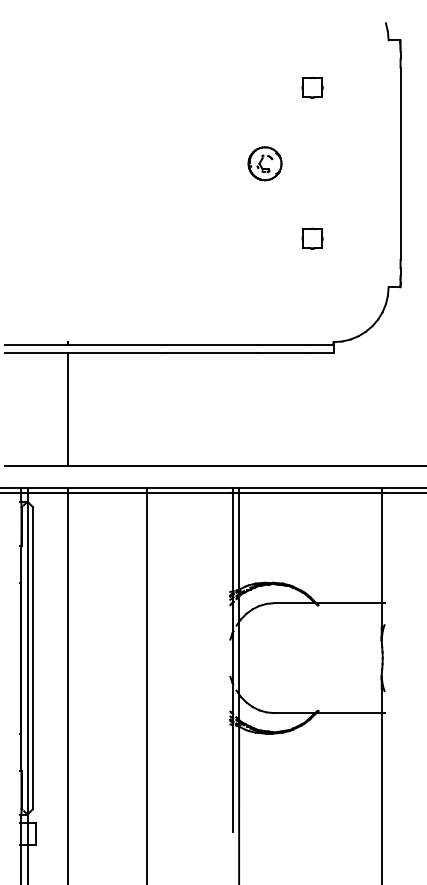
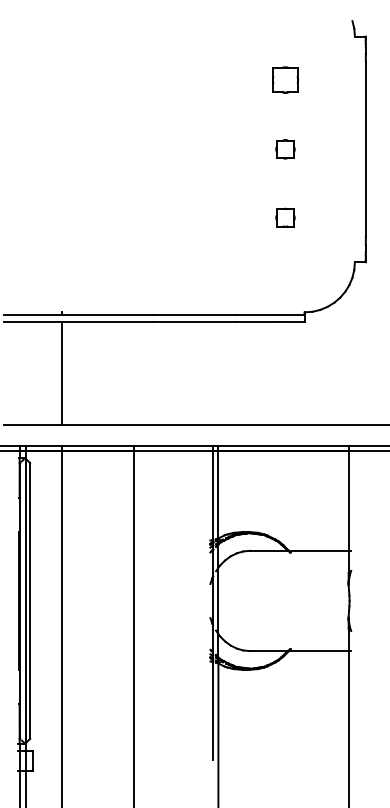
part: (312, 87) -> (285, 79), size x1.4
part: (264, 163) -> (241, 149), removed
part: (312, 163) -> (285, 149), added

